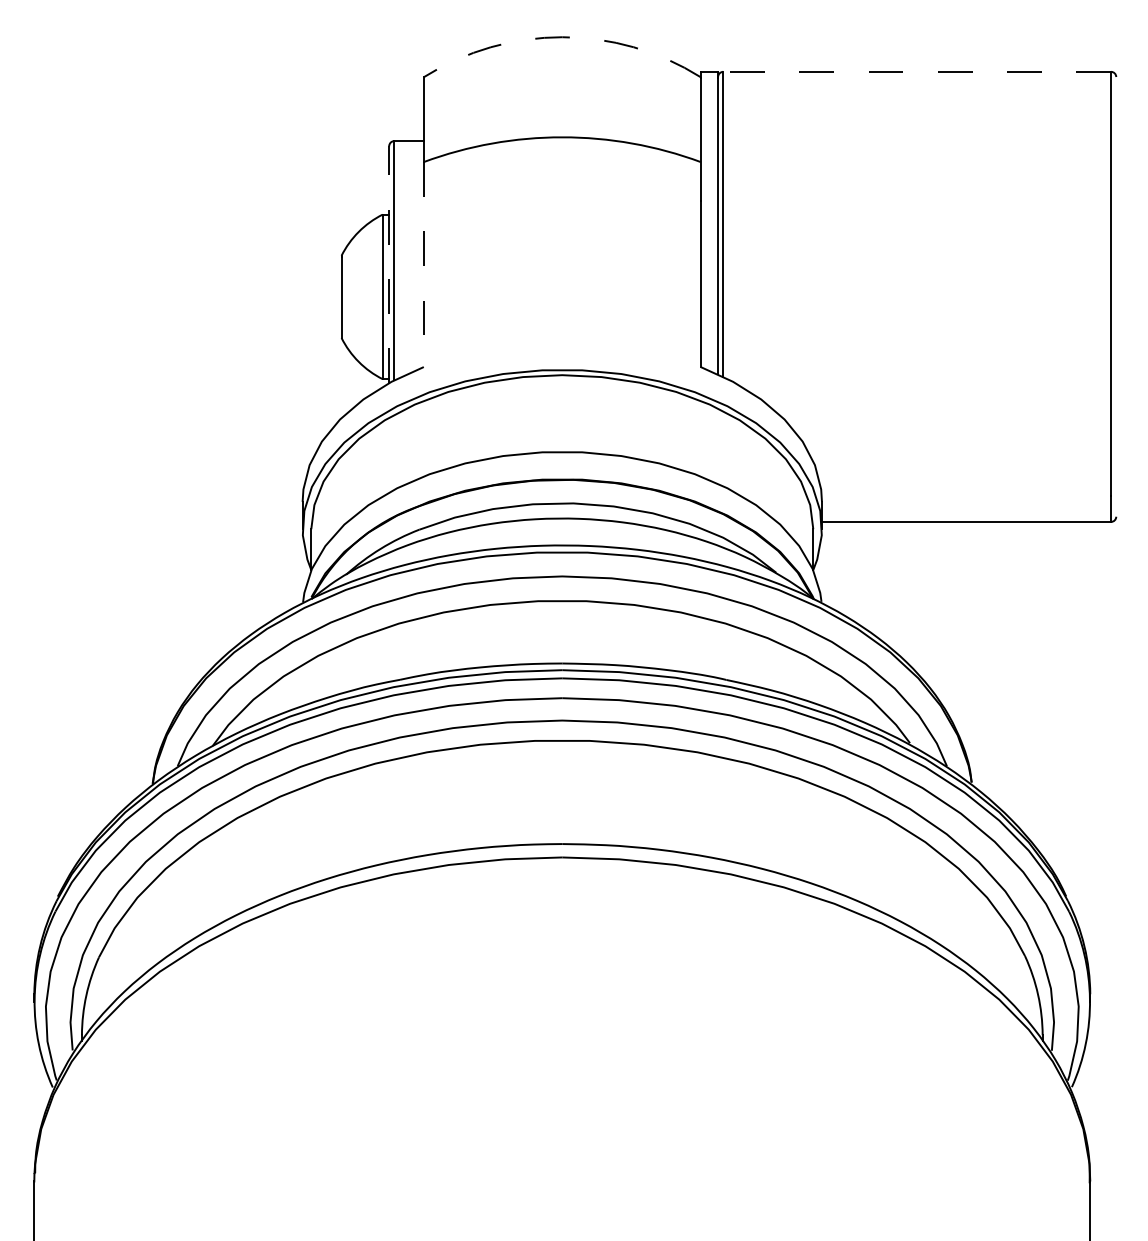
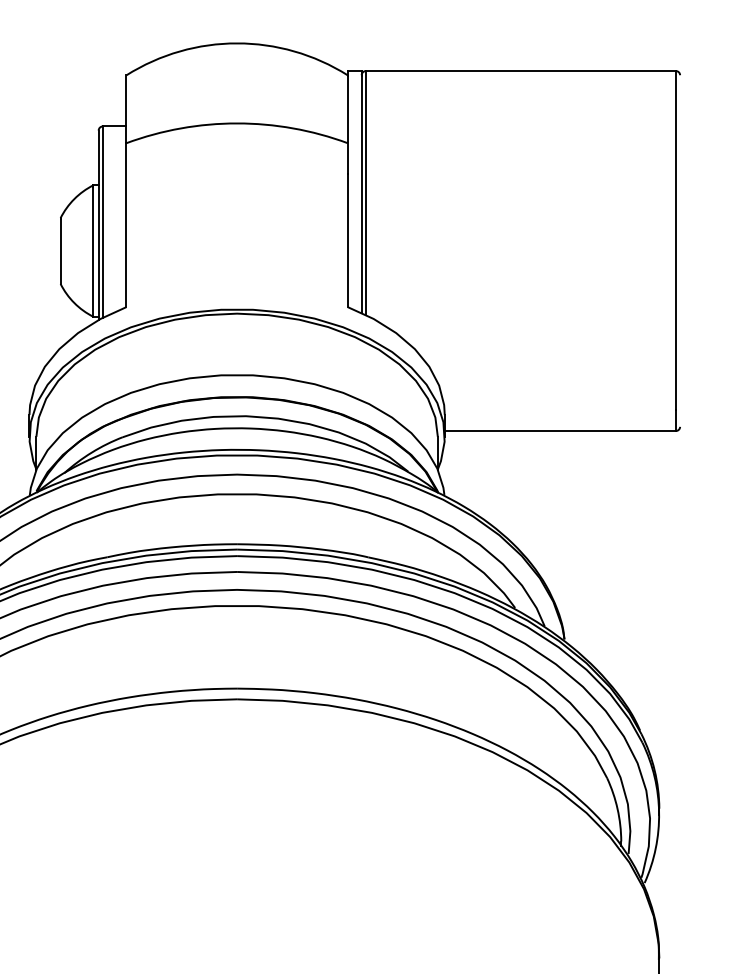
arc: (562, 37) -> (237, 43), dashed -> solid
line: (917, 71) -> (521, 70), dashed -> solid
line: (389, 264) -> (98, 225), dashed -> solid
line: (423, 265) -> (126, 225), dashed -> solid

